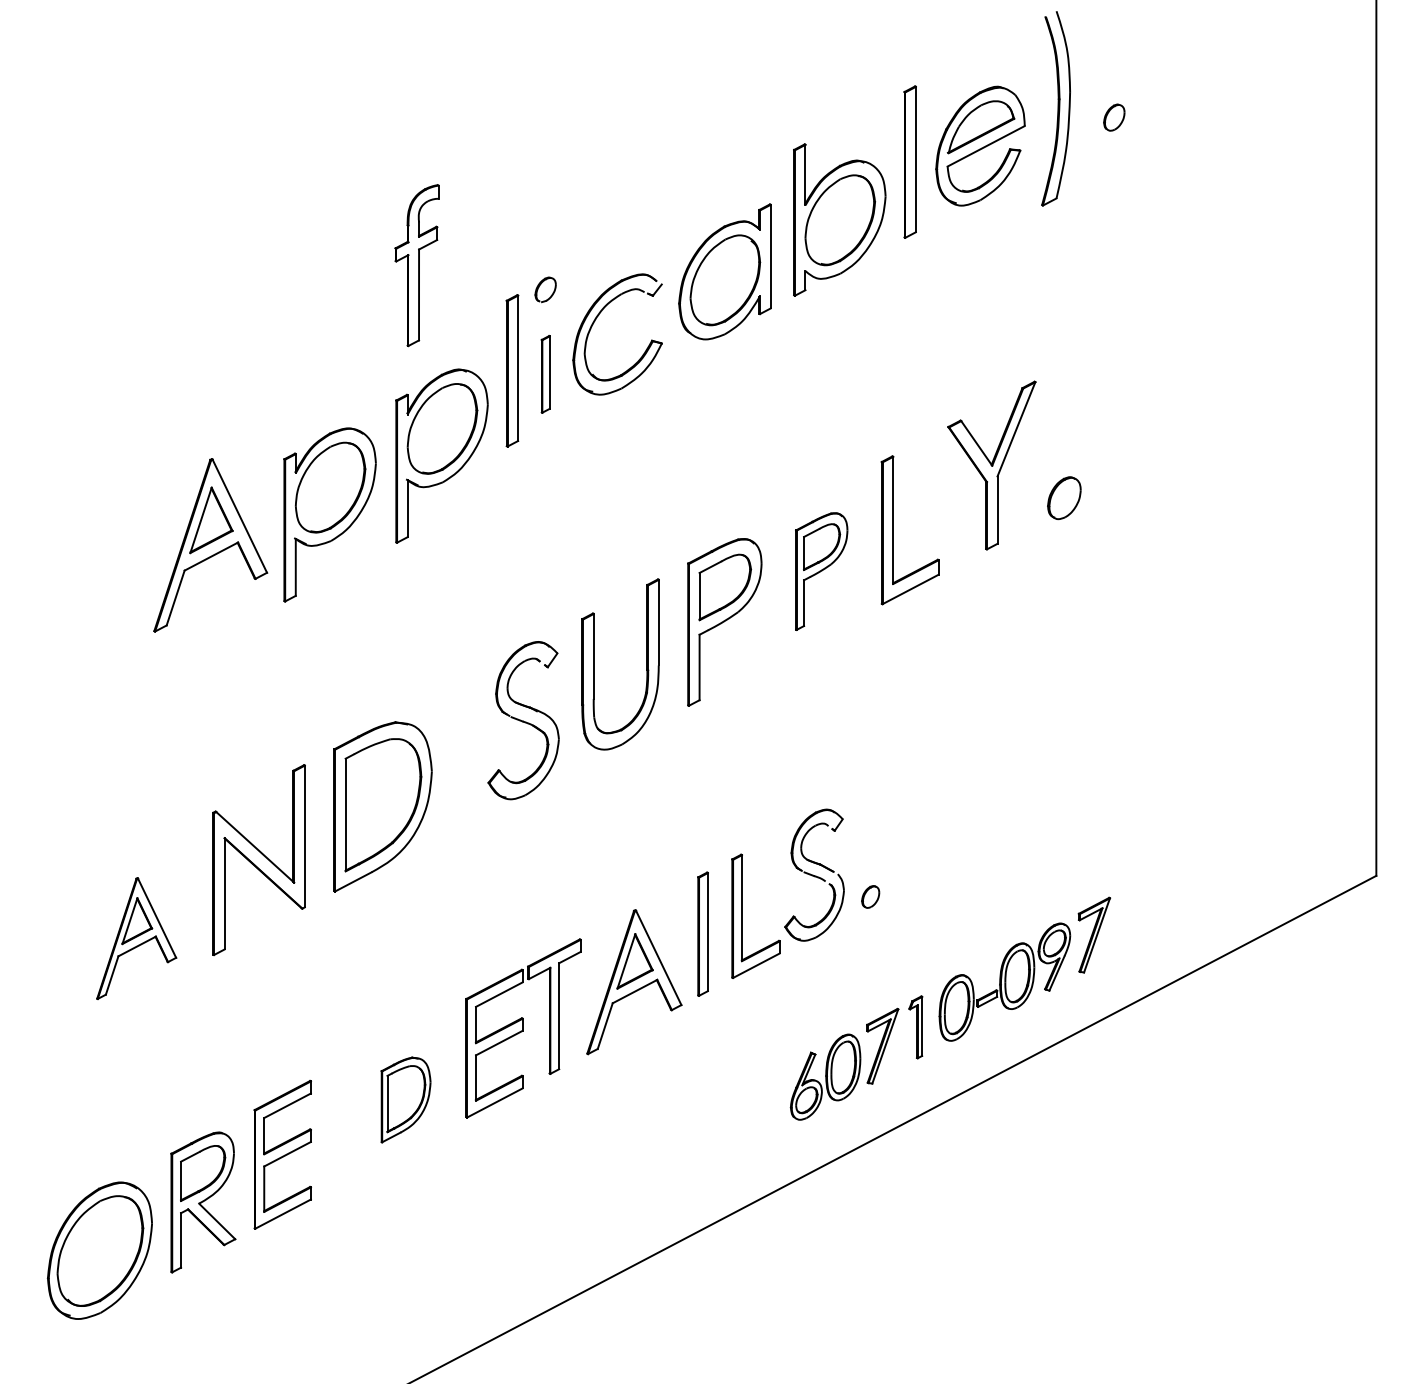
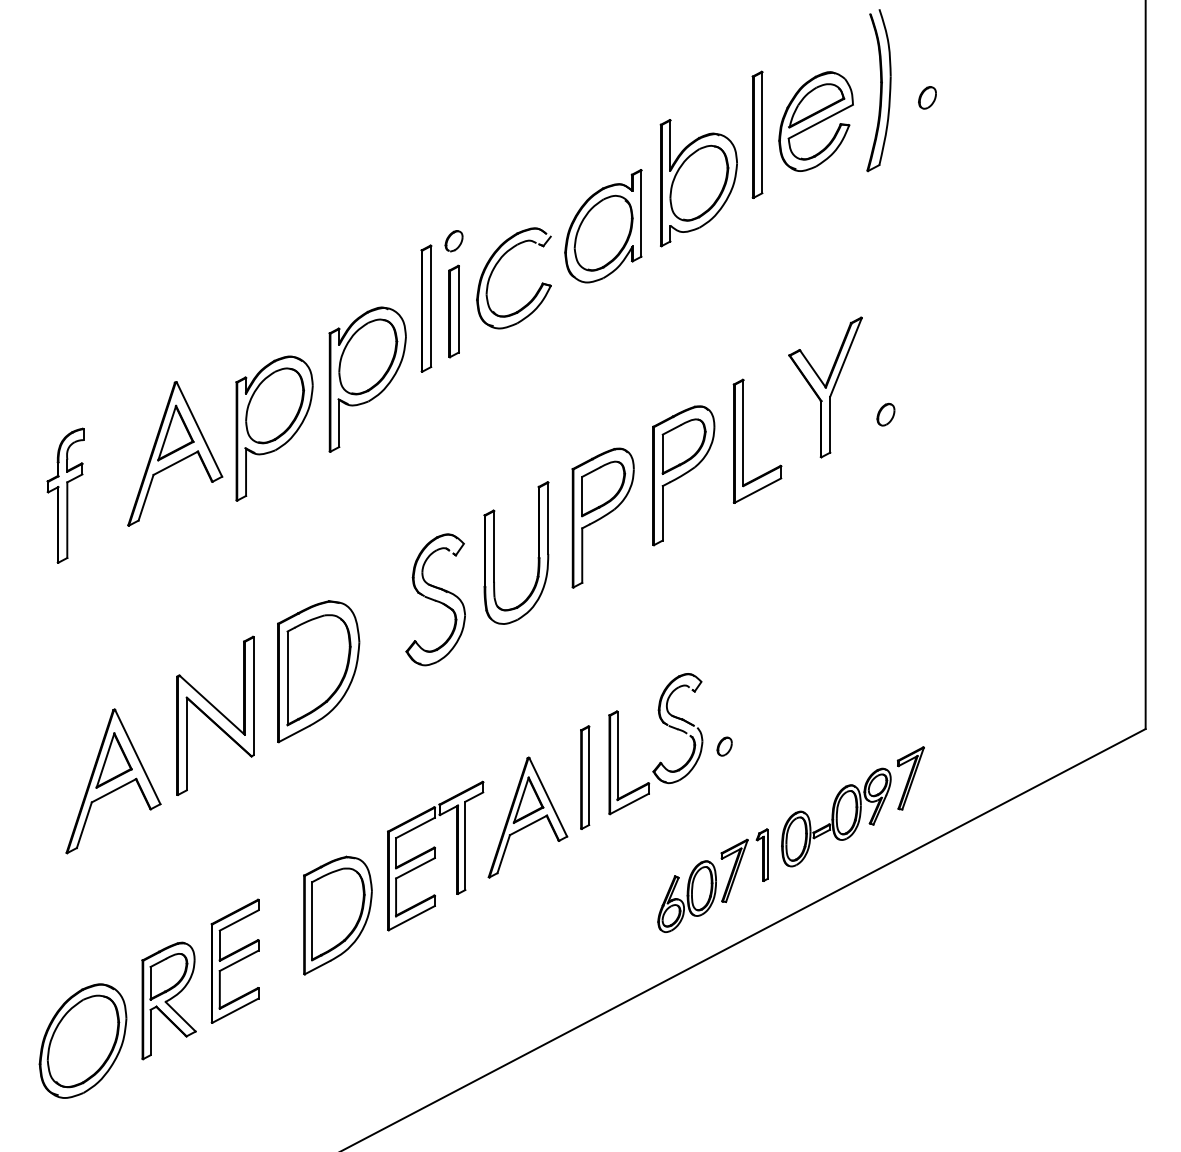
part: (416, 265) -> (65, 495), moved
part: (545, 374) -> (453, 311), size x1.43
part: (1064, 498) -> (886, 414), size x0.62
part: (821, 571) -> (683, 475), size x1.43
part: (136, 938) -> (113, 781), size x1.43
part: (405, 1099) -> (337, 915), size x1.67

